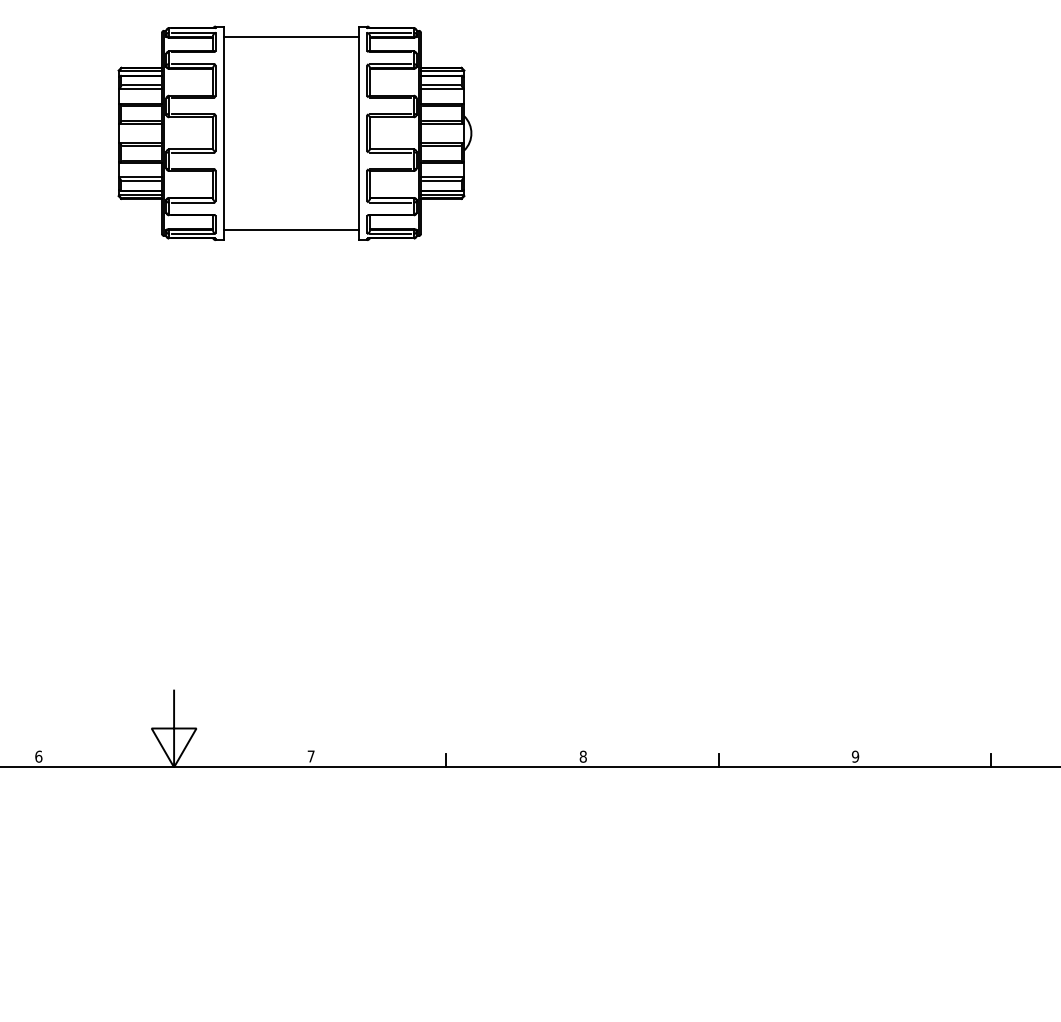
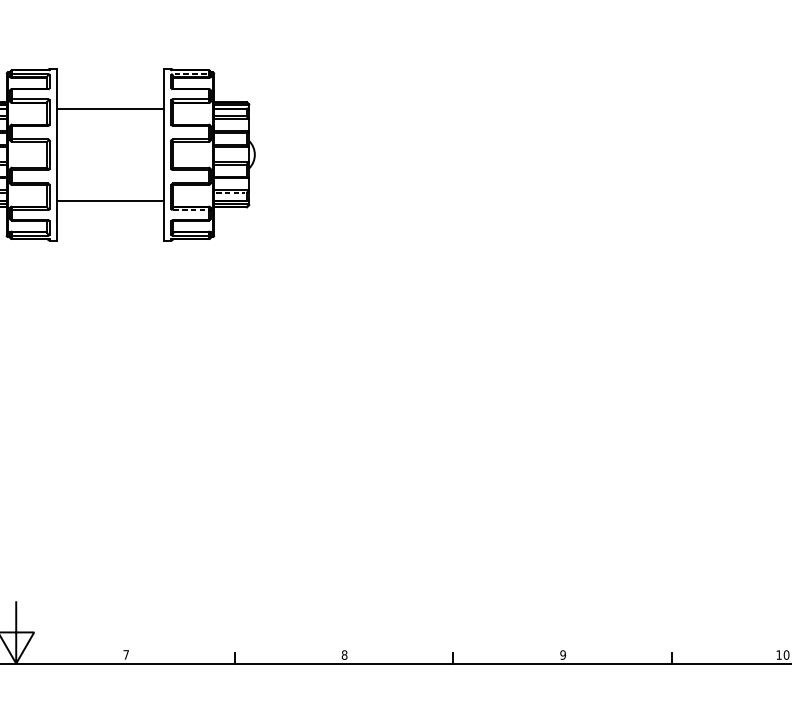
line: (390, 32) -> (189, 73), solid -> dashed
line: (291, 37) -> (110, 109), moved
line: (441, 181) -> (230, 193), solid -> dashed
line: (390, 202) -> (189, 210), solid -> dashed
line: (291, 229) -> (110, 201), moved

